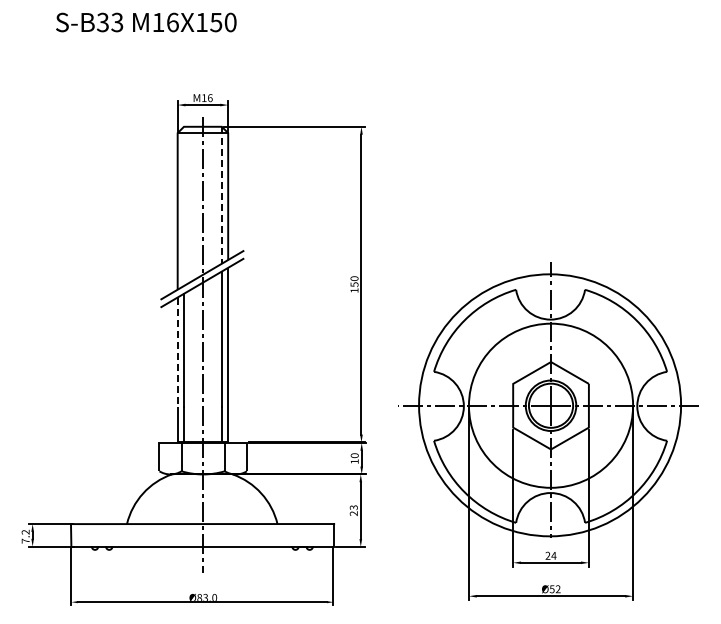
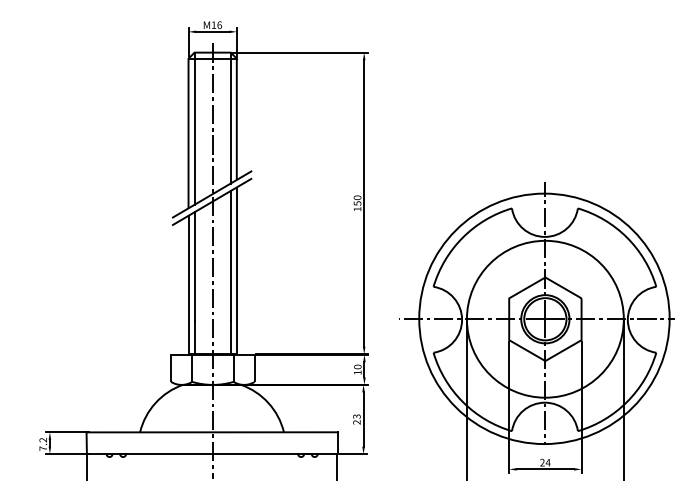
line: (221, 195) -> (230, 118), dashed -> solid
line: (183, 206) -> (194, 128), added
line: (177, 352) -> (188, 268), dashed -> solid

